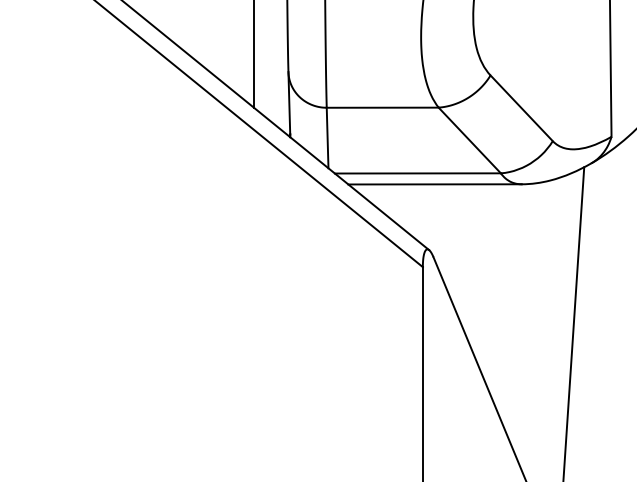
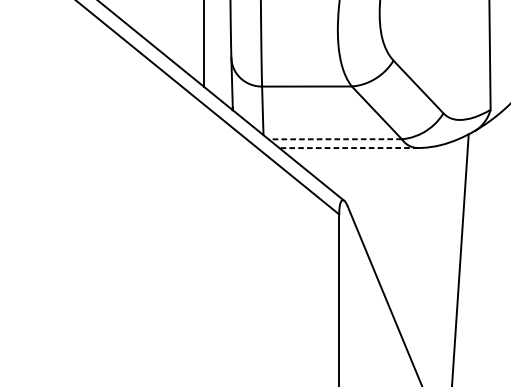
line: (417, 173) -> (334, 139), solid -> dashed
line: (435, 184) -> (349, 148), solid -> dashed

